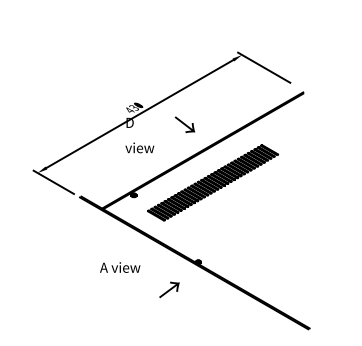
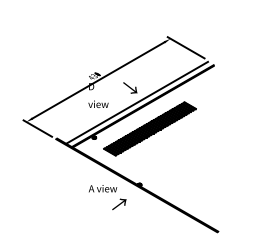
line: (194, 145) -> (137, 102), added
text: (120, 267) -> (103, 188), moved

